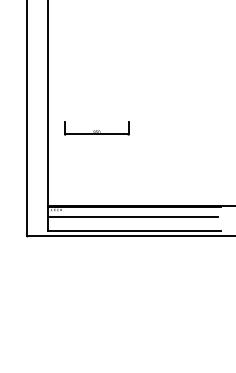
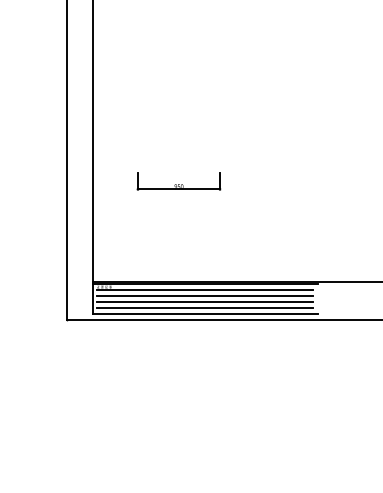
part: (96, 128) -> (178, 181), moved
line: (133, 211) -> (204, 289), added
line: (133, 221) -> (204, 301), added
line: (133, 225) -> (204, 307), added

